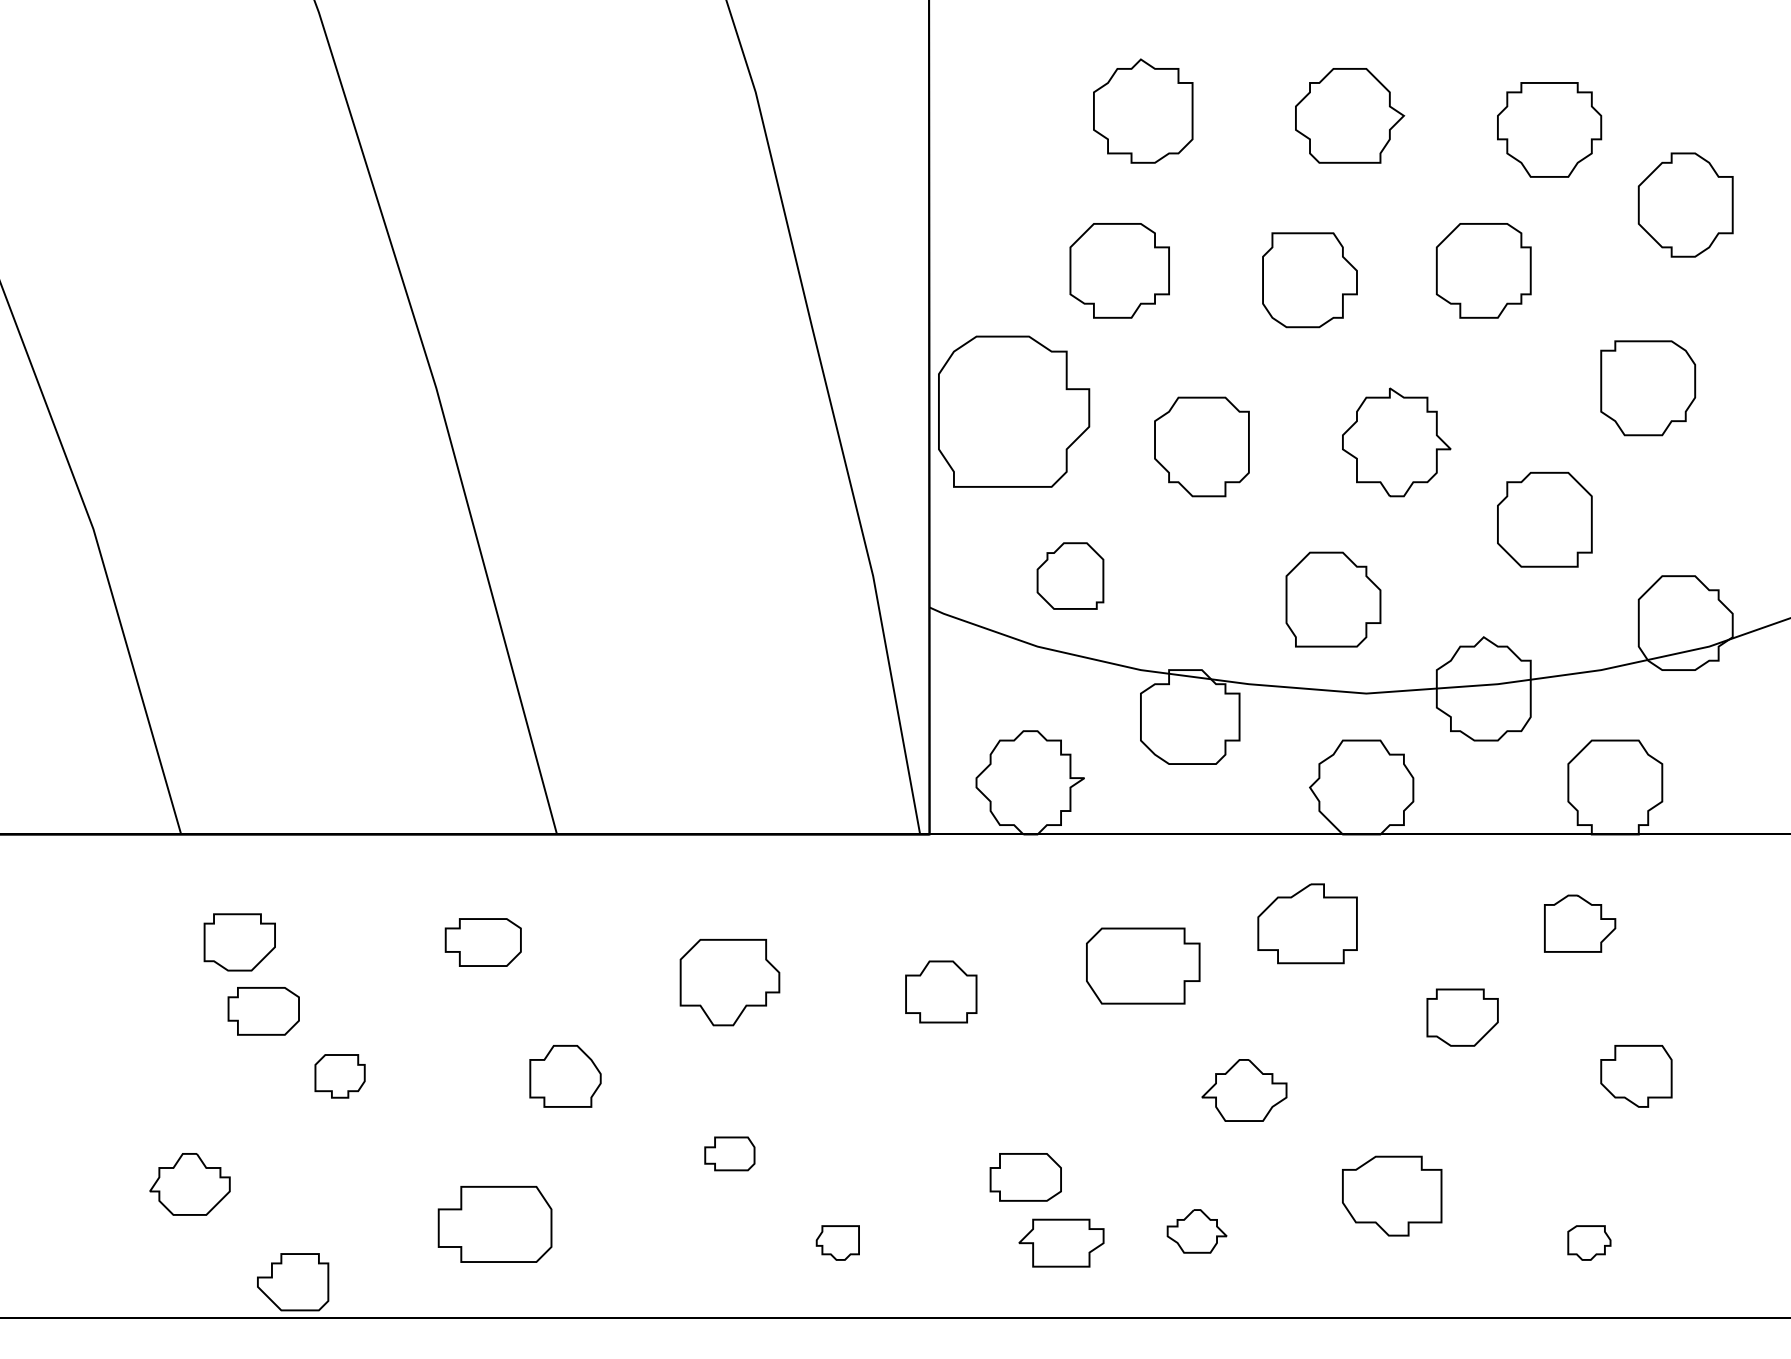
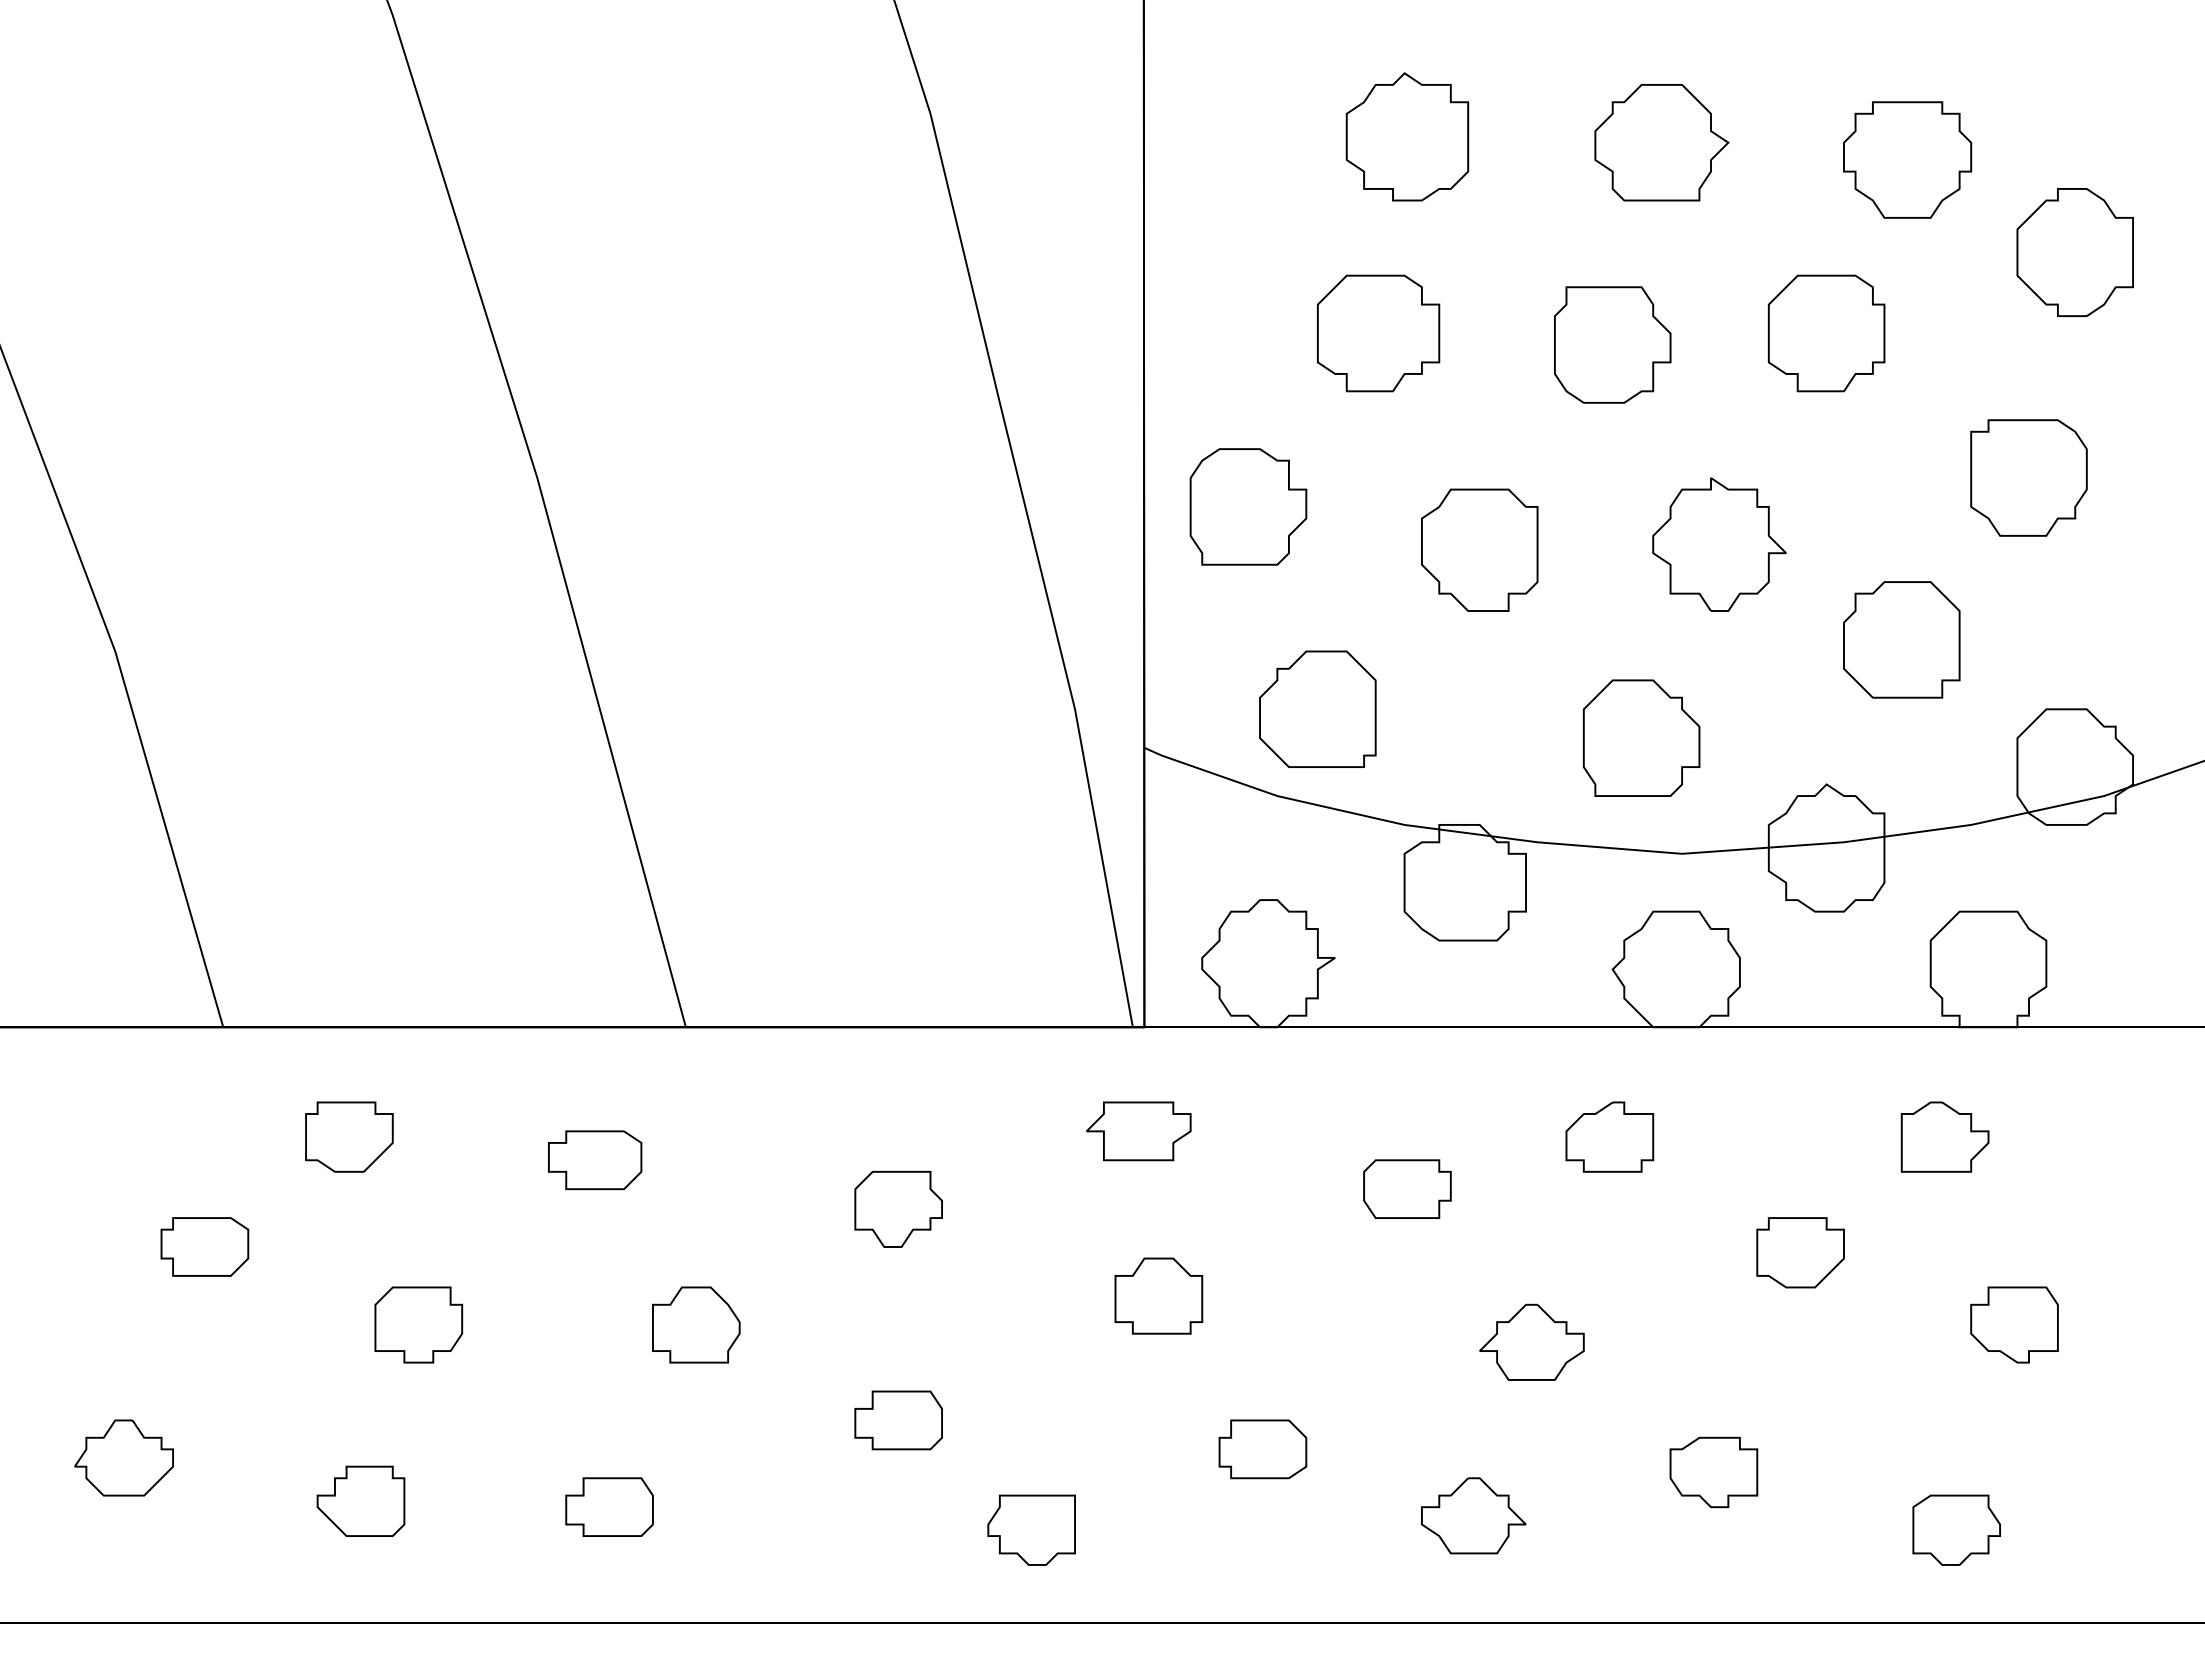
part: (1014, 411) -> (1248, 506), size x0.62
part: (1070, 575) -> (1317, 708), size x1.43
part: (1307, 923) -> (1609, 1136), size x0.71
part: (239, 941) -> (349, 1136), moved
part: (1143, 965) -> (1407, 1188), size x0.62
part: (729, 981) -> (898, 1208), size x0.71
part: (940, 991) -> (1158, 1295), moved
part: (263, 1010) -> (204, 1246), moved
part: (339, 1075) -> (418, 1324), size x1.43
part: (729, 1153) -> (898, 1420), size x1.43
part: (189, 1184) -> (123, 1457), moved
part: (1391, 1196) -> (1713, 1472), size x0.71
part: (494, 1223) -> (609, 1506), size x0.62
part: (1196, 1231) -> (1473, 1515), size x1.43
part: (837, 1242) -> (1031, 1529), size x1.67
part: (1589, 1242) -> (1956, 1529), size x1.67
part: (1061, 1243) -> (1138, 1131), moved
part: (292, 1281) -> (360, 1500), moved

